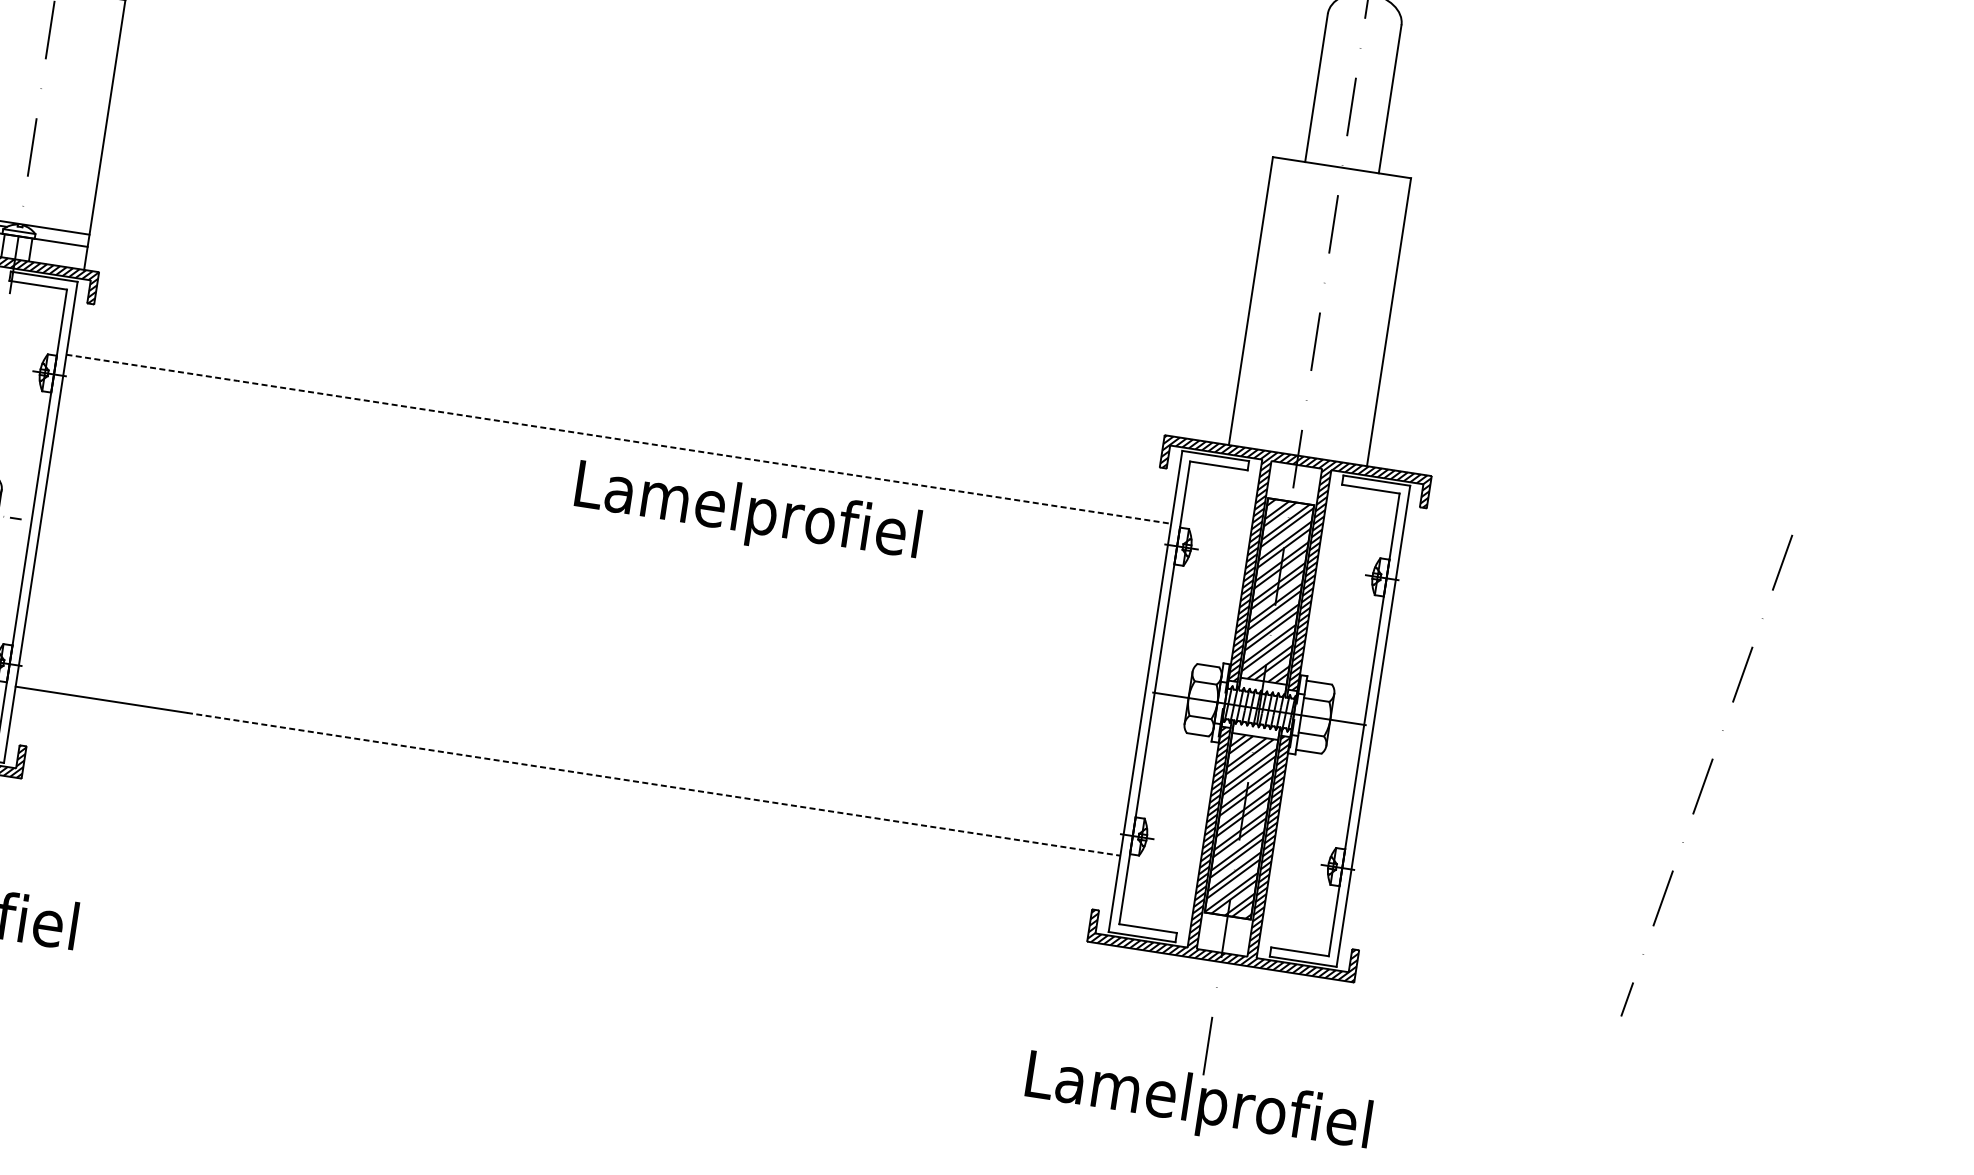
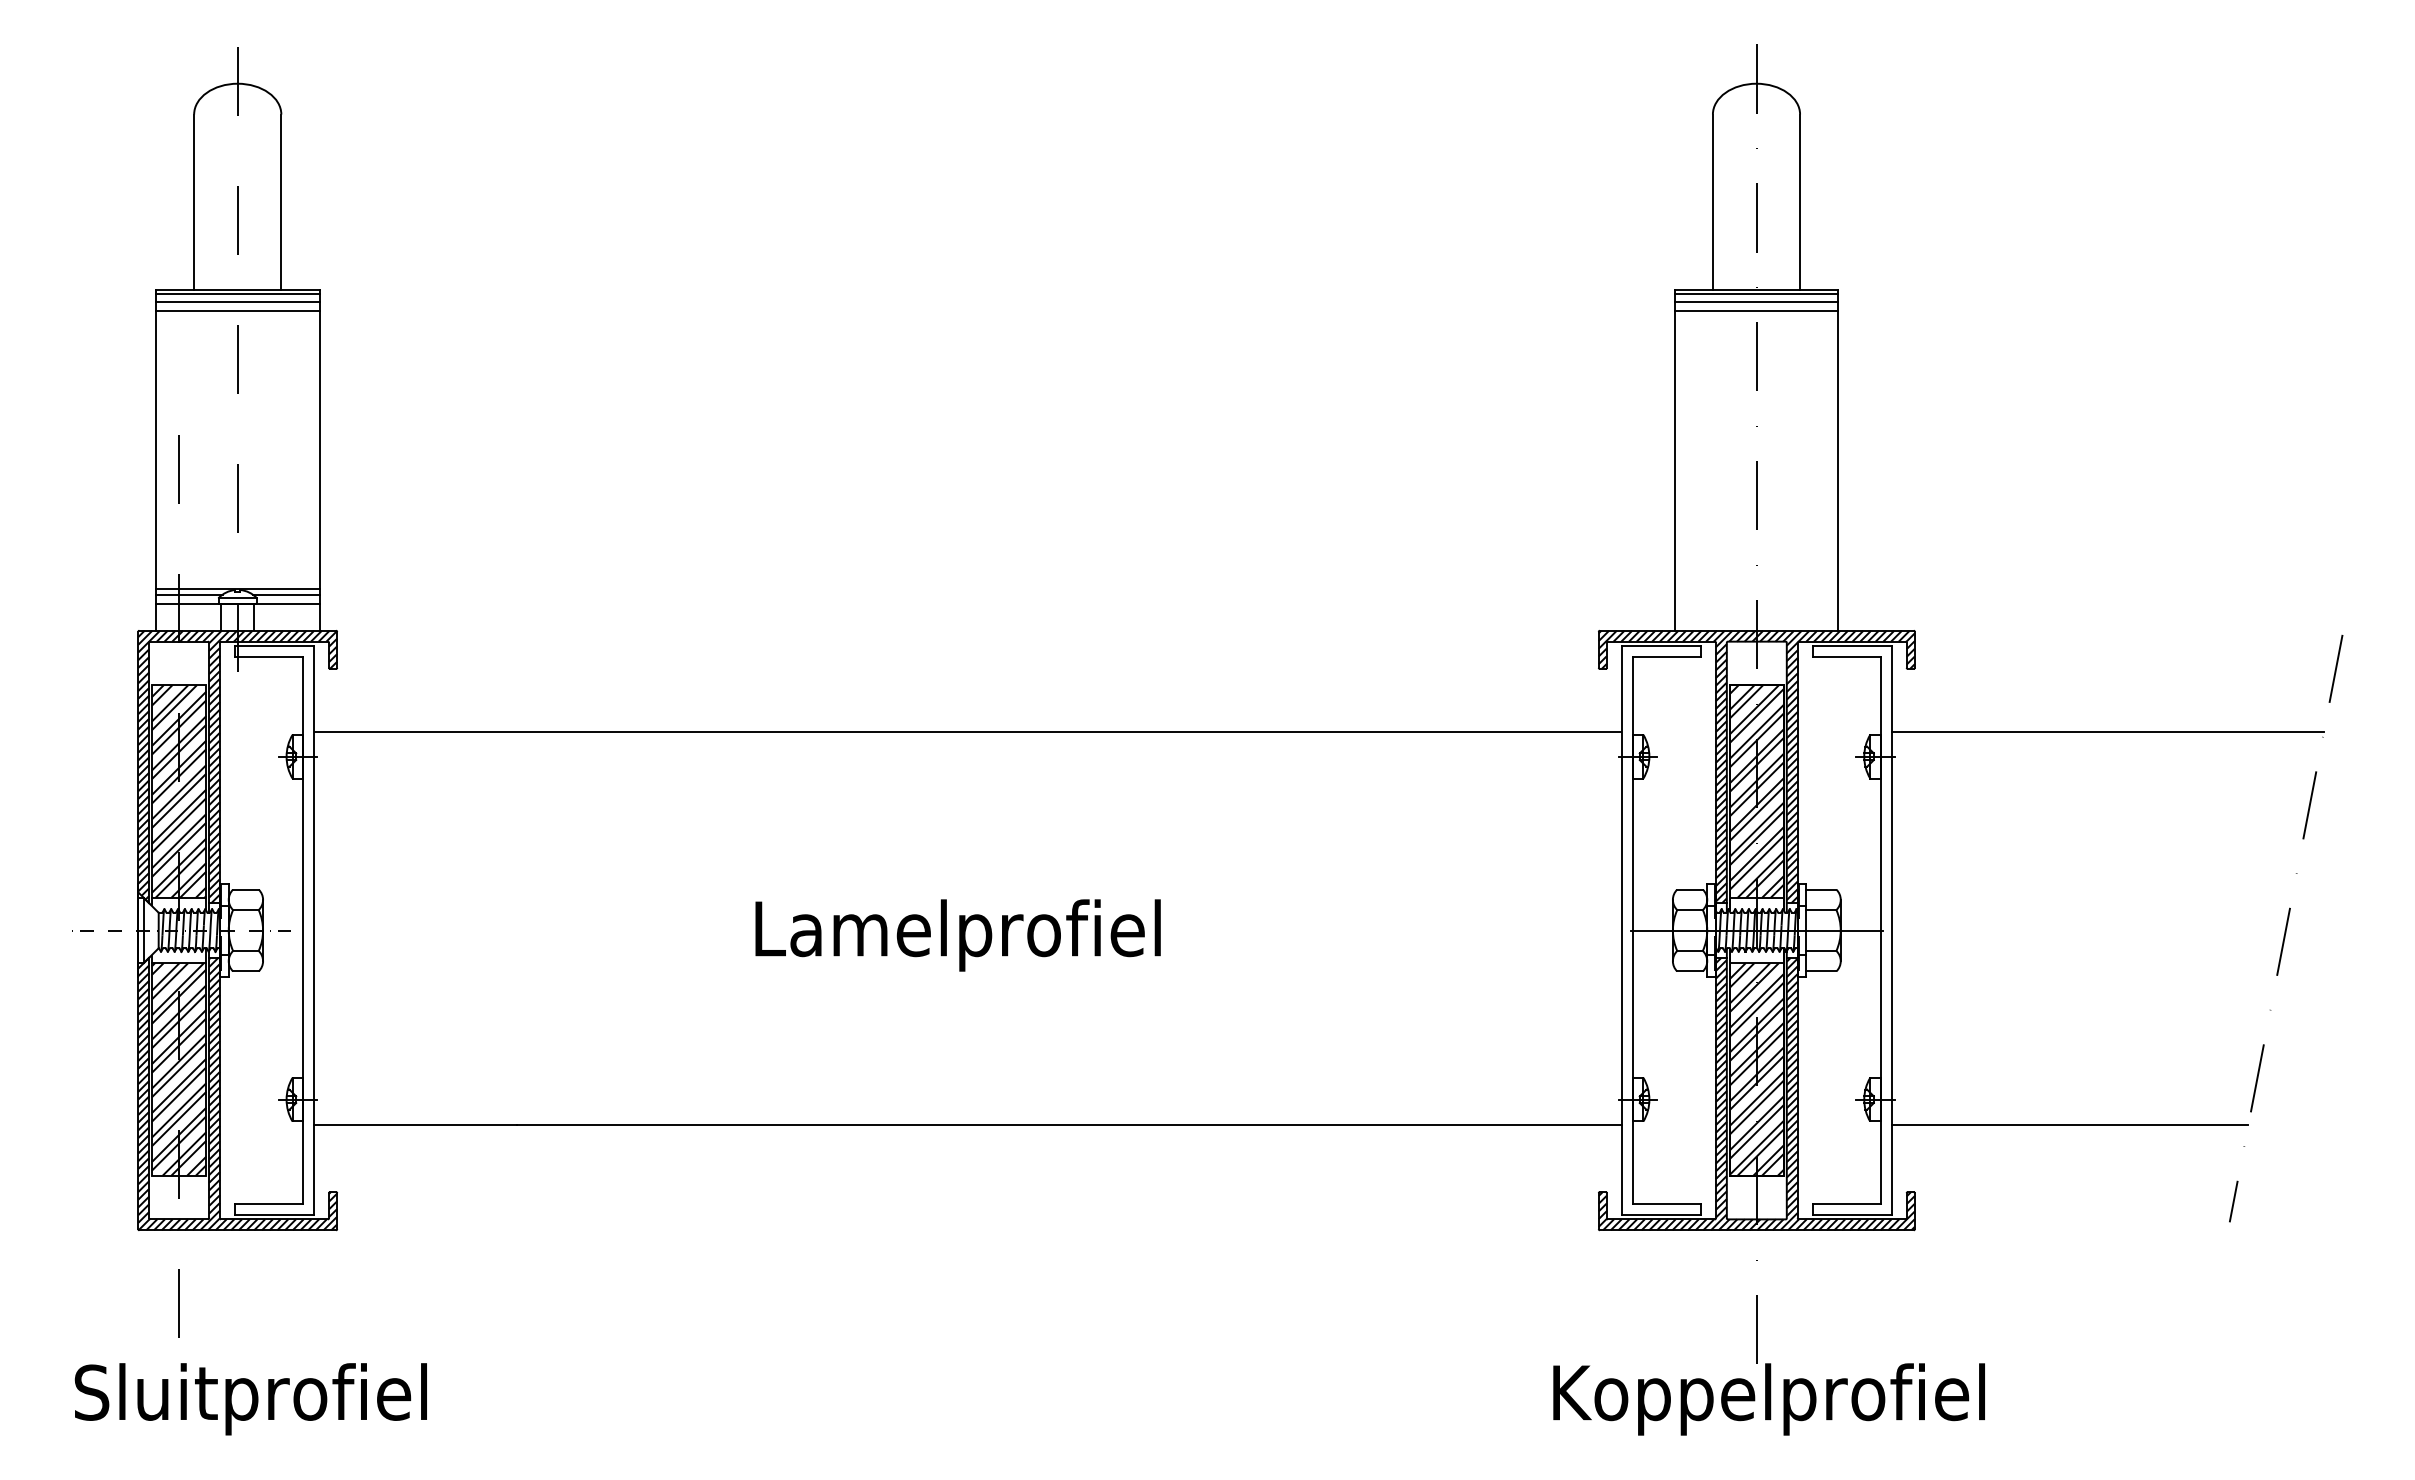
line: (1341, 171) -> (1756, 294), added
line: (1340, 177) -> (1756, 301), added
line: (1339, 185) -> (1756, 311), added
line: (60, 234) -> (285, 594), added
line: (618, 439) -> (967, 732), dashed -> solid
text: (746, 514) -> (957, 935), moved
line: (1581, 586) -> (2107, 732), added
line: (653, 783) -> (1069, 1124), dashed -> solid
line: (1498, 913) -> (2069, 1124), added
text: (1212, 1107) -> (1772, 1399), Lamelprofiel -> Koppelprofiel

